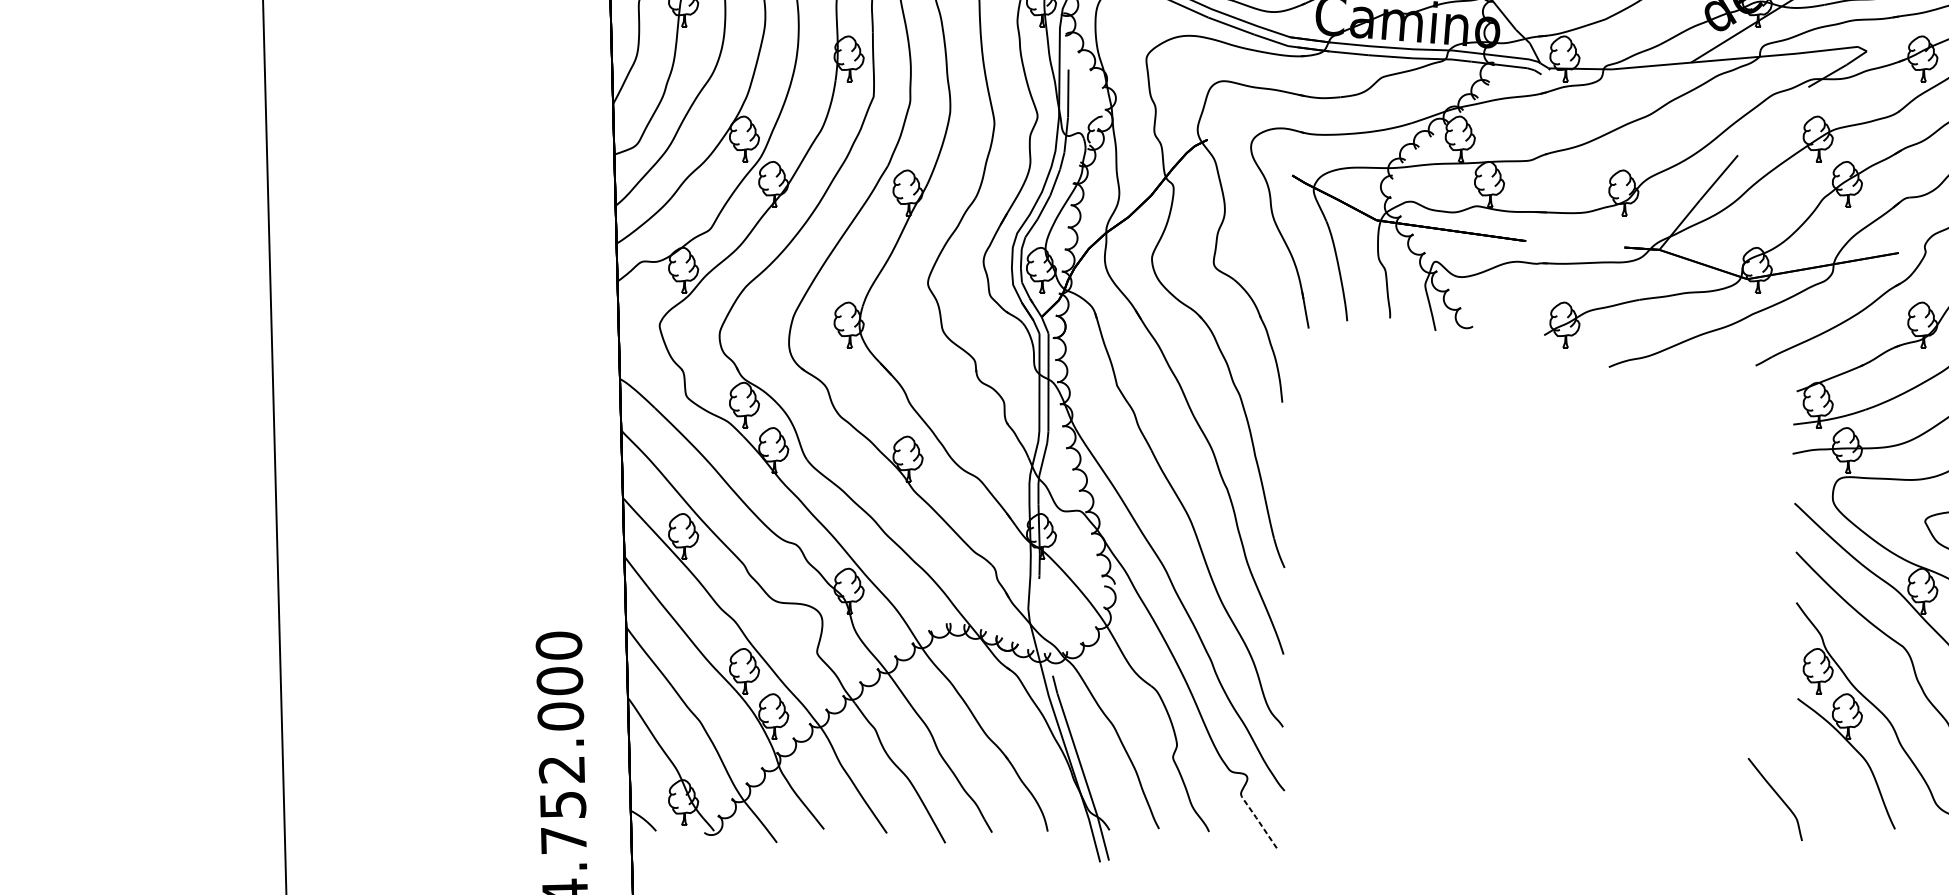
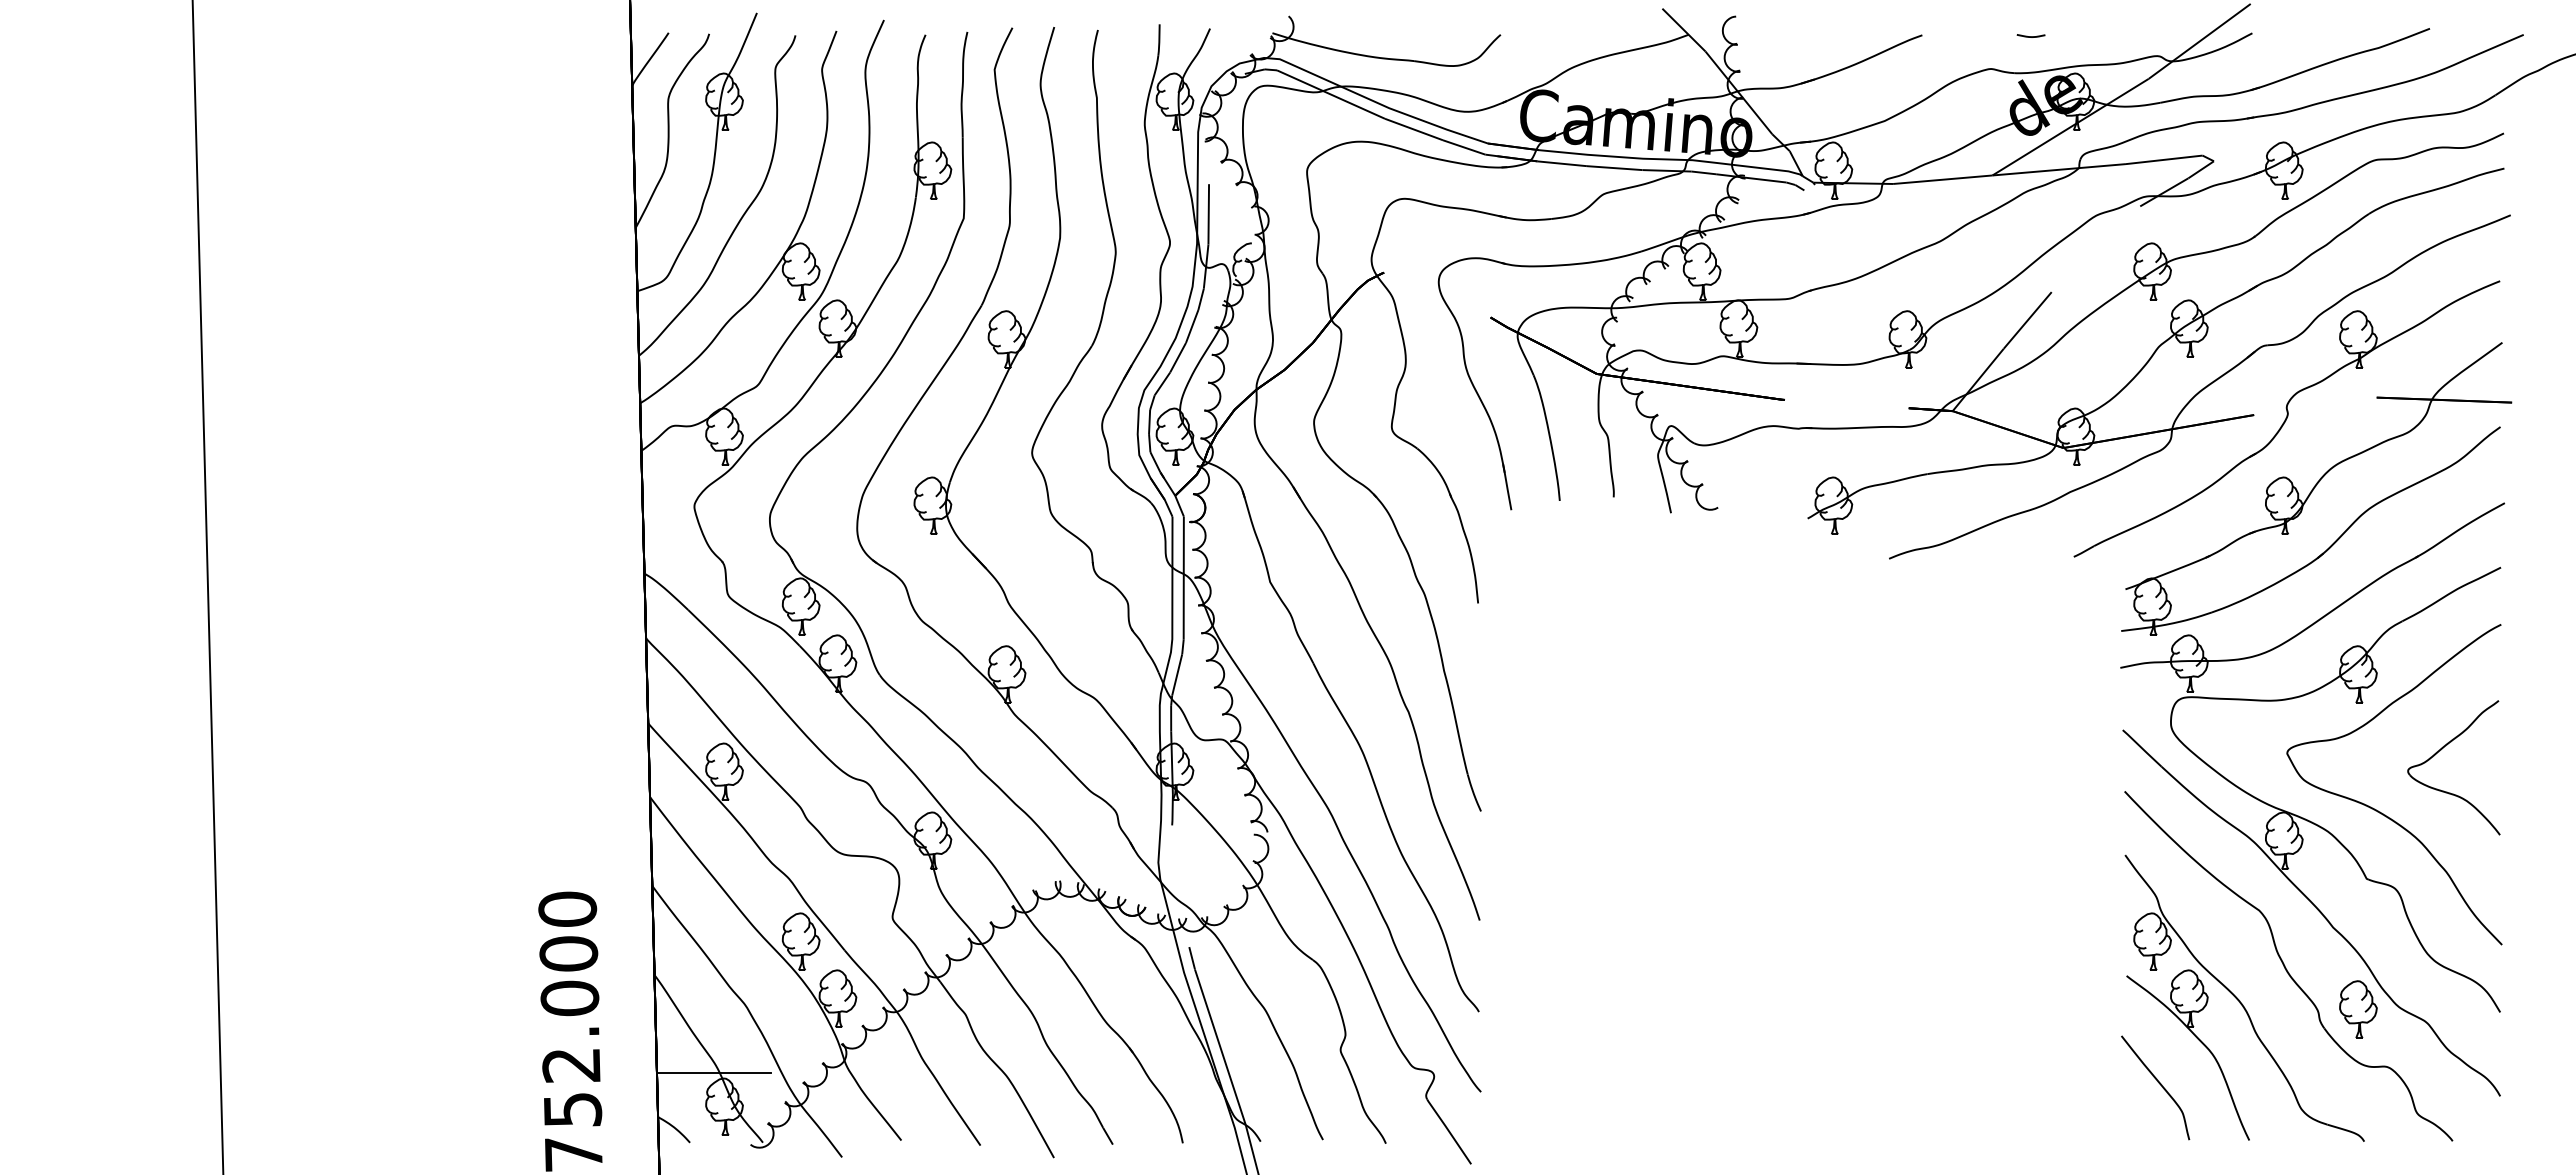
line: (674, 775) -> (713, 1072), added
curve: (1777, 795) -> (2158, 1083), moved
line: (1258, 821) -> (1448, 1130), dashed -> solid

